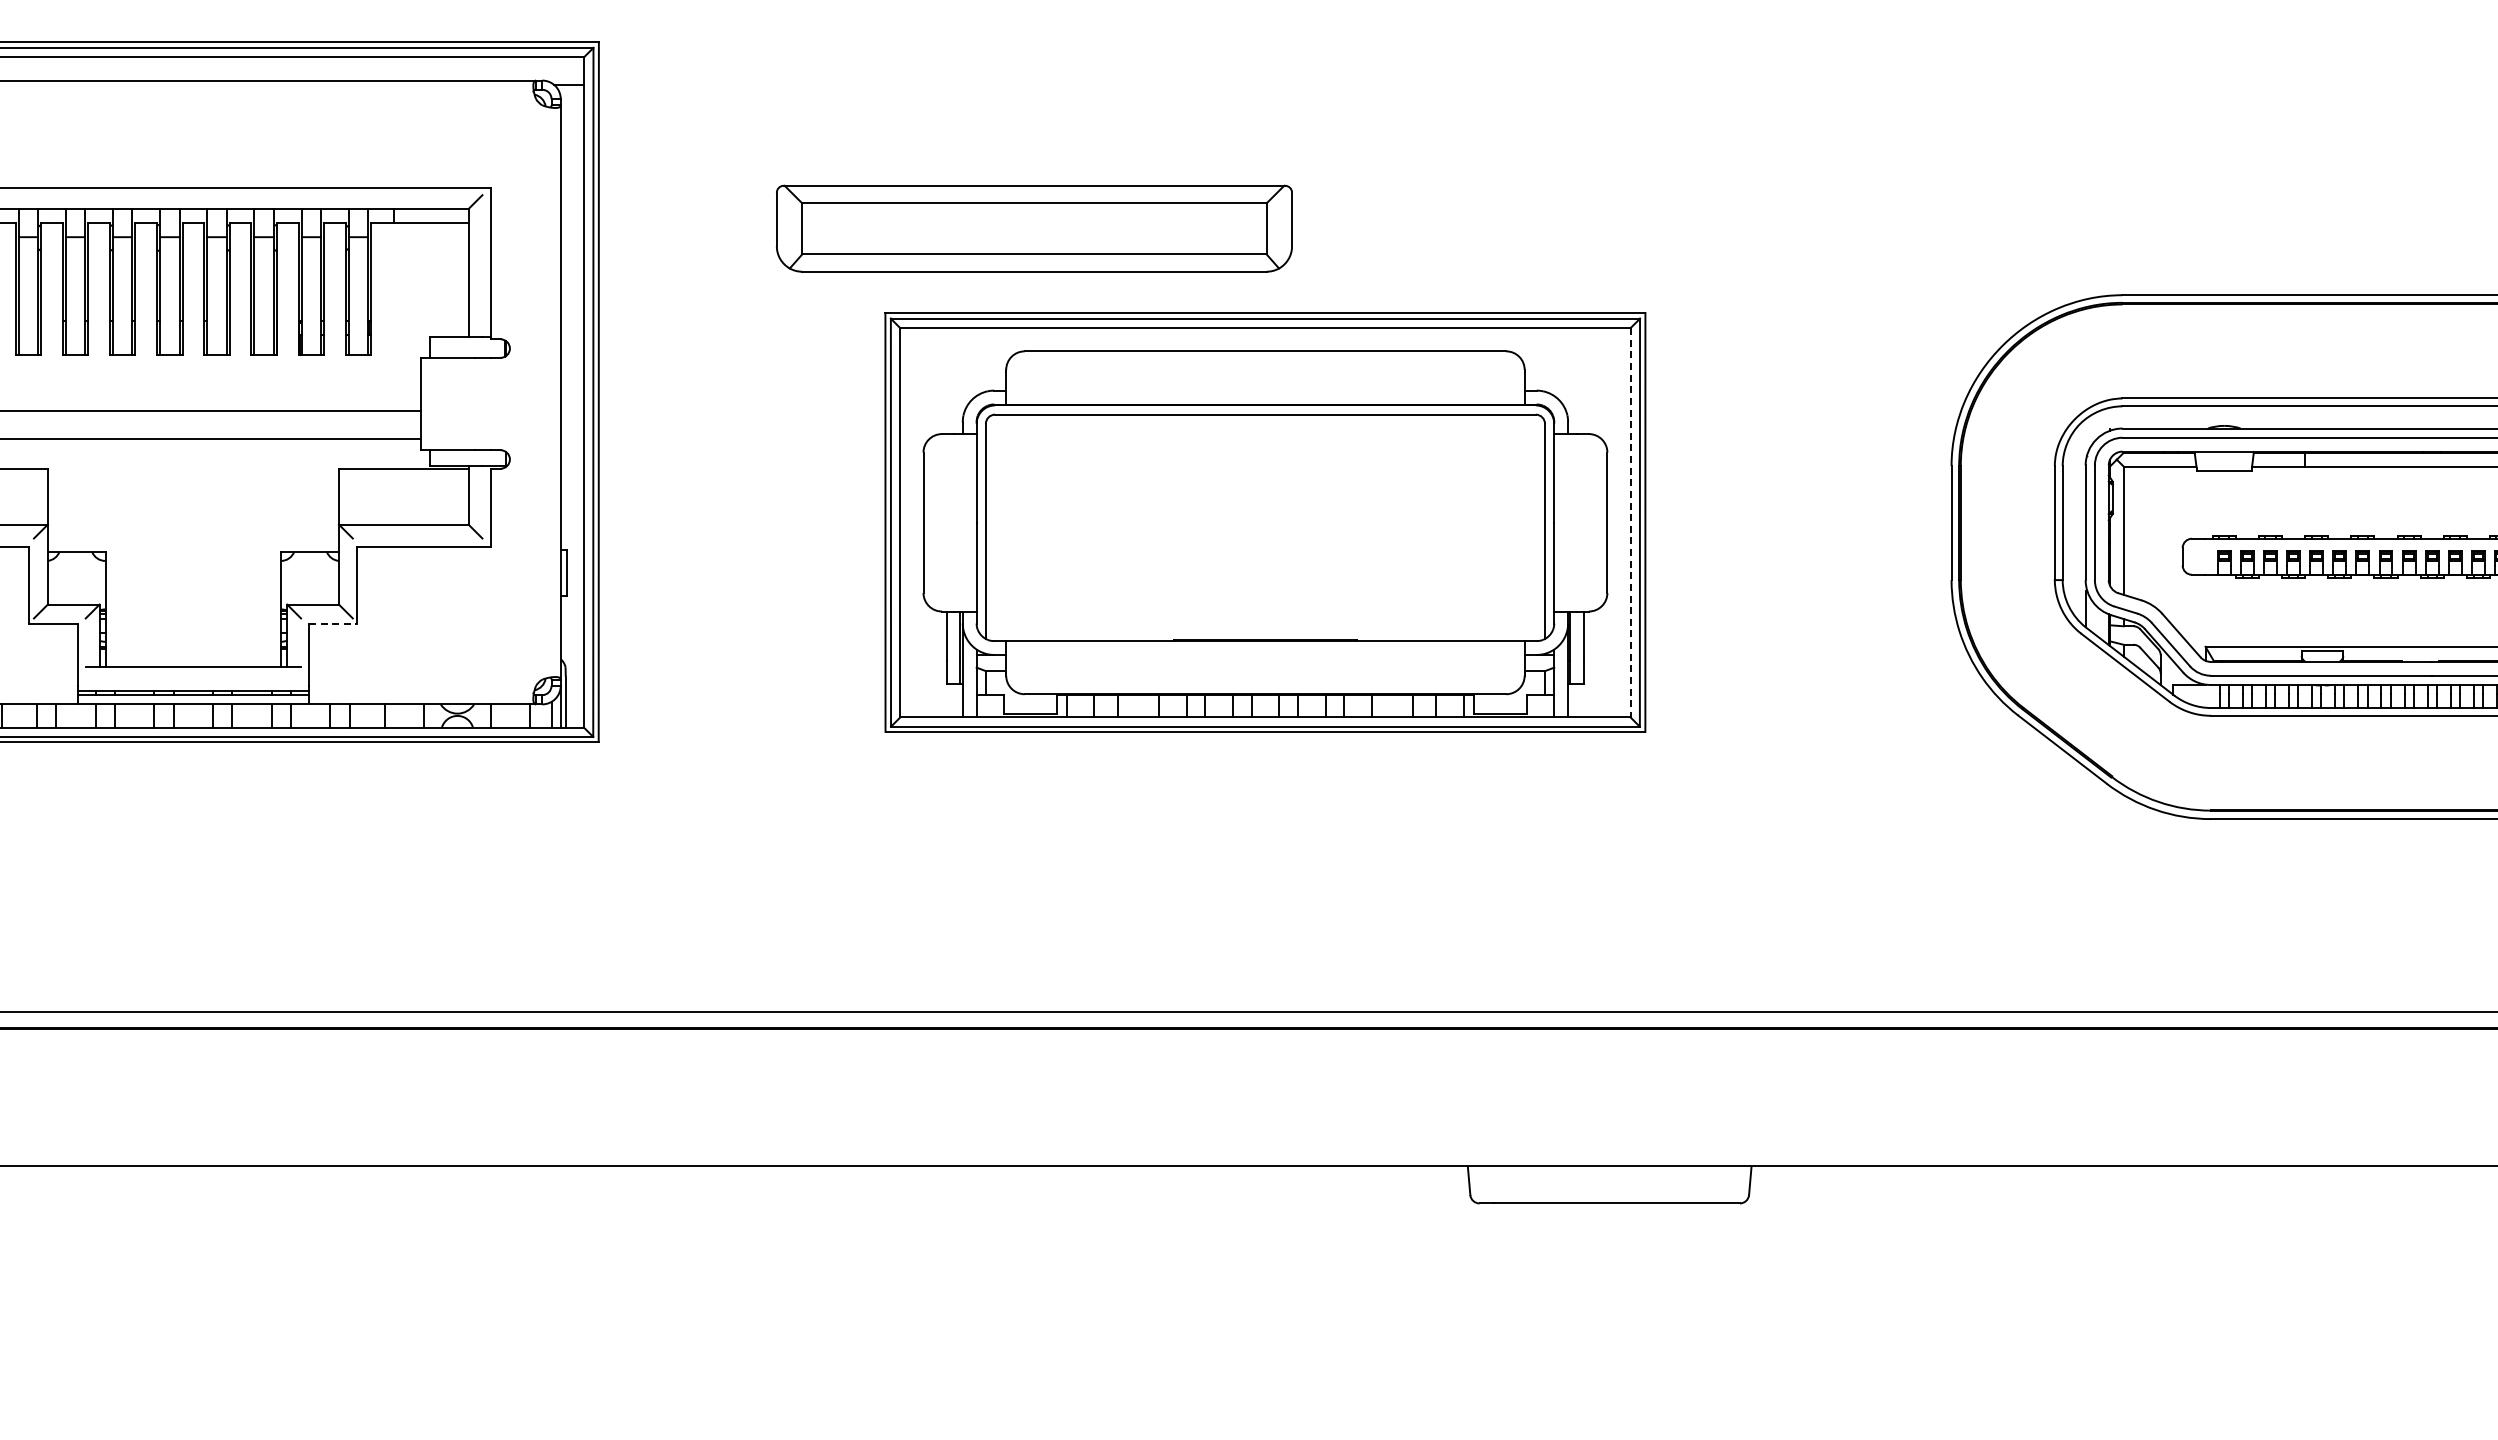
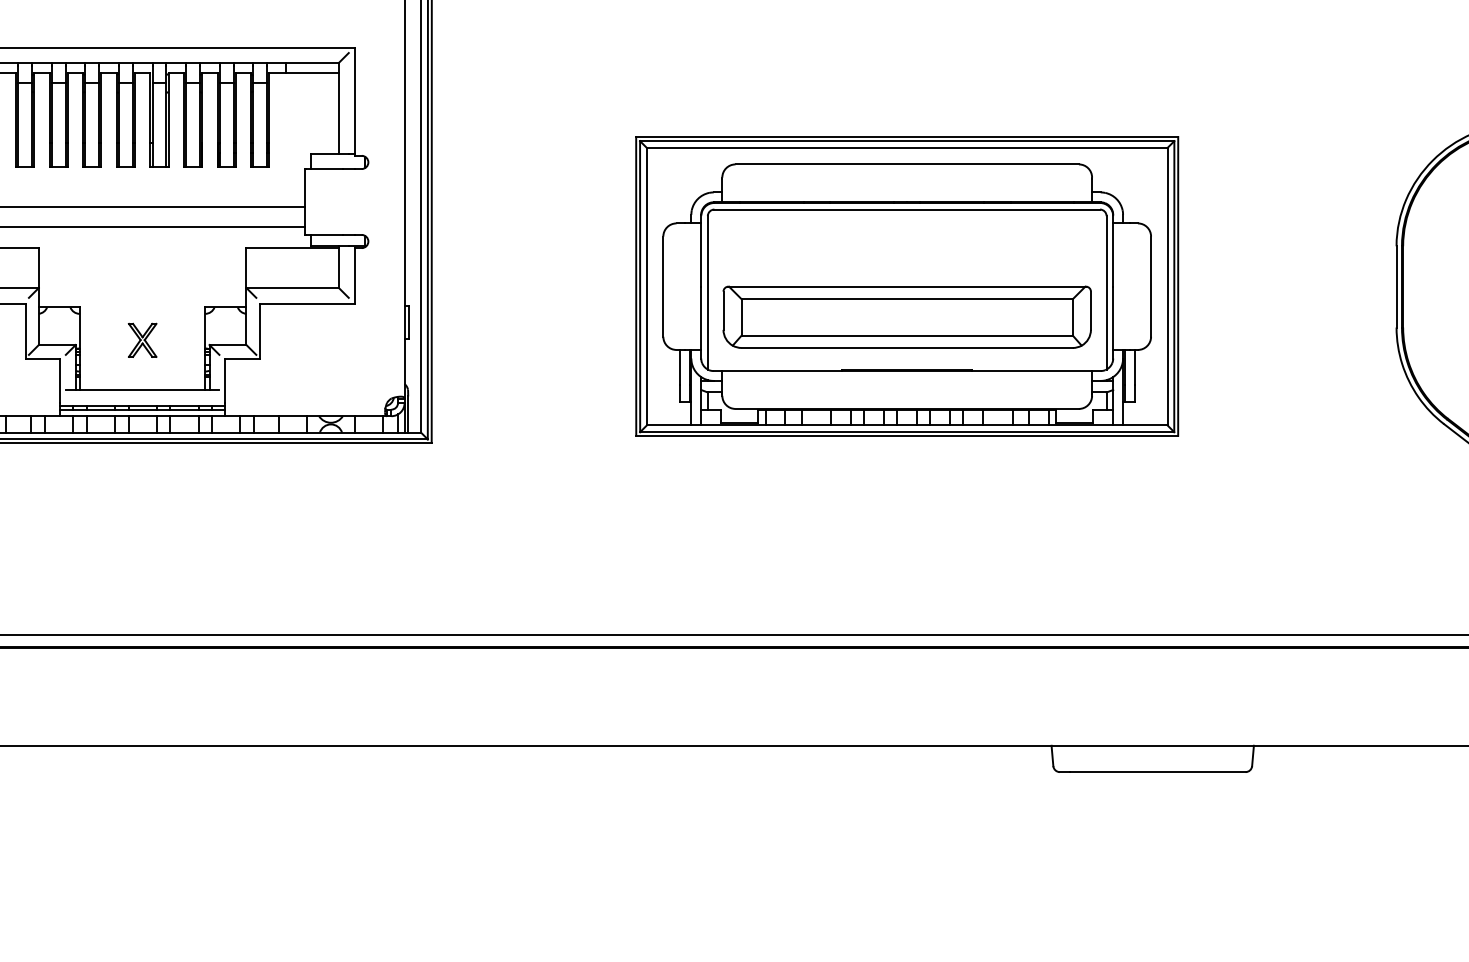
part: (1034, 228) -> (907, 317), moved
line: (1630, 522) -> (1167, 286), dashed -> solid
part: (193, 598) -> (142, 340), added
line: (333, 623) -> (242, 358), dashed -> solid

